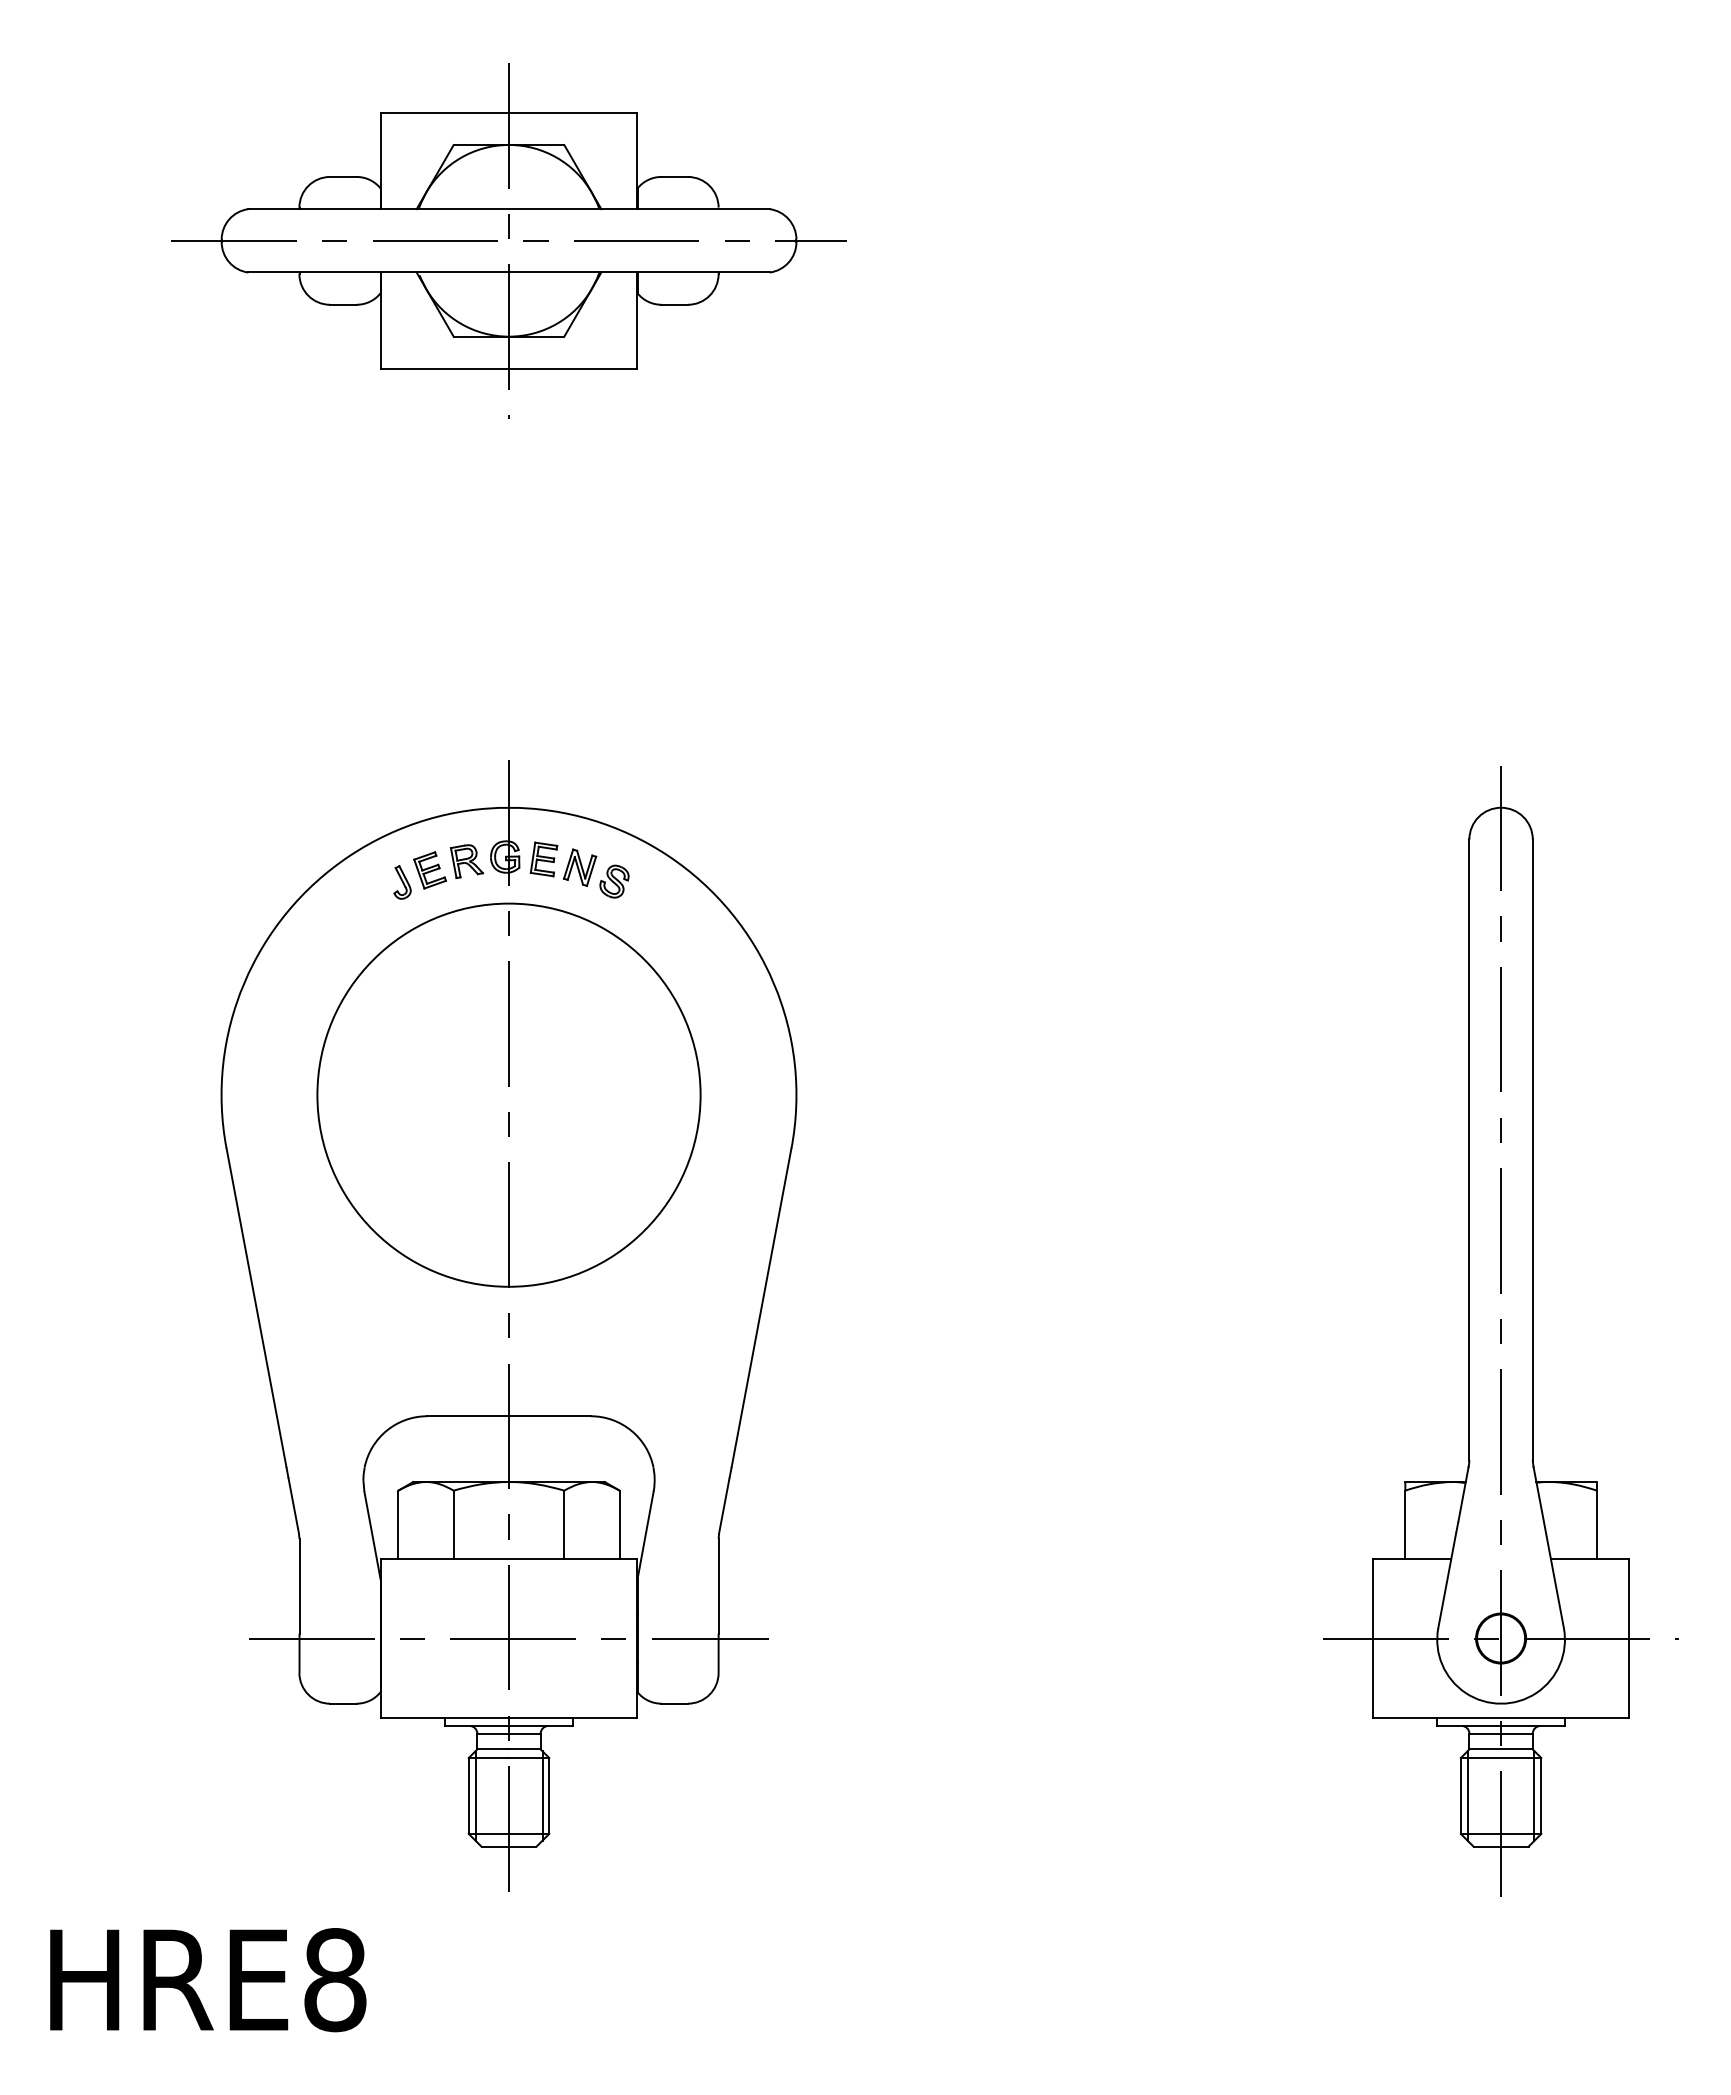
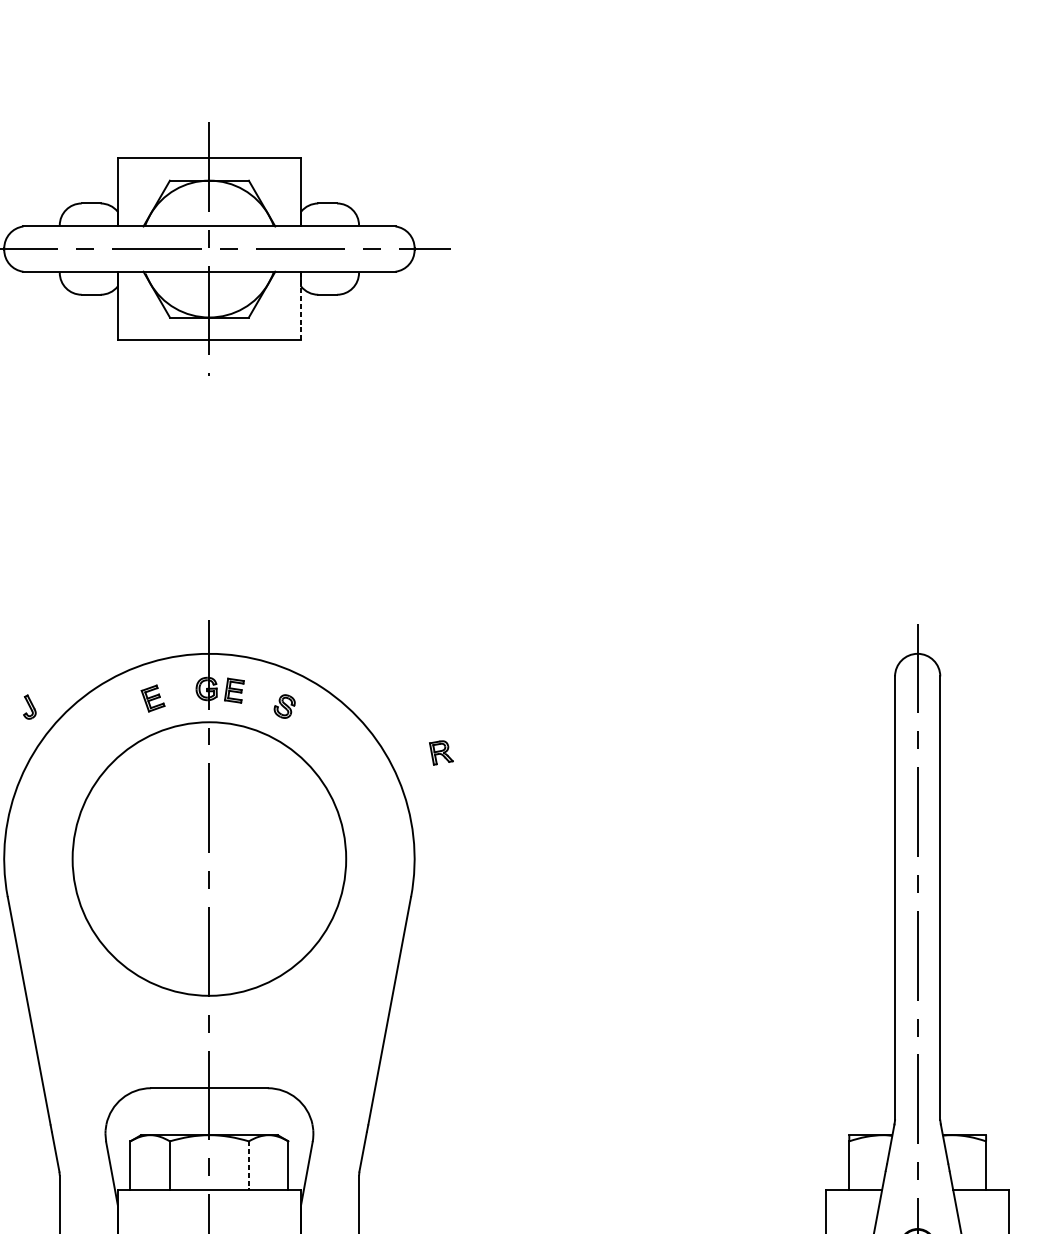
line: (636, 320) -> (300, 305), solid -> dashed
part: (467, 861) -> (441, 752), moved
part: (580, 867) -> (260, 696), removed
part: (402, 882) -> (29, 707), moved
line: (564, 1524) -> (249, 1165), solid -> dashed

